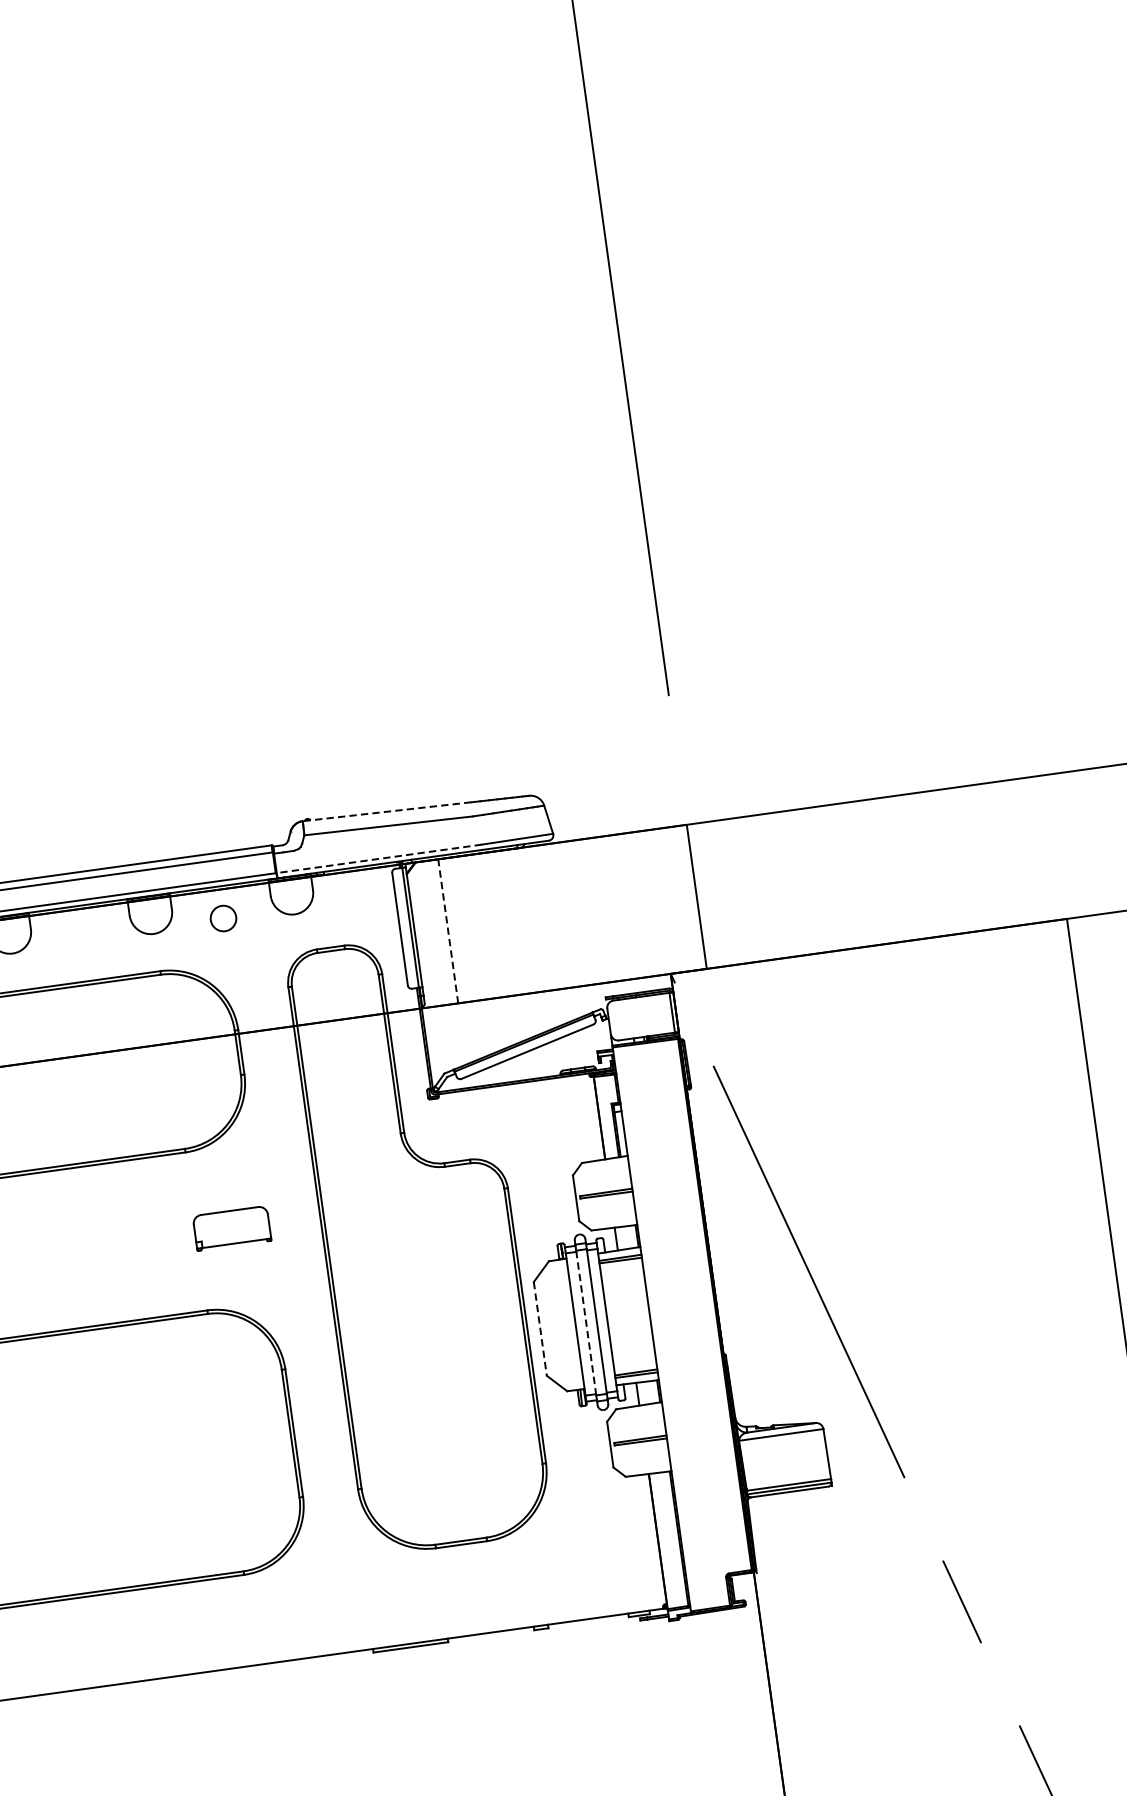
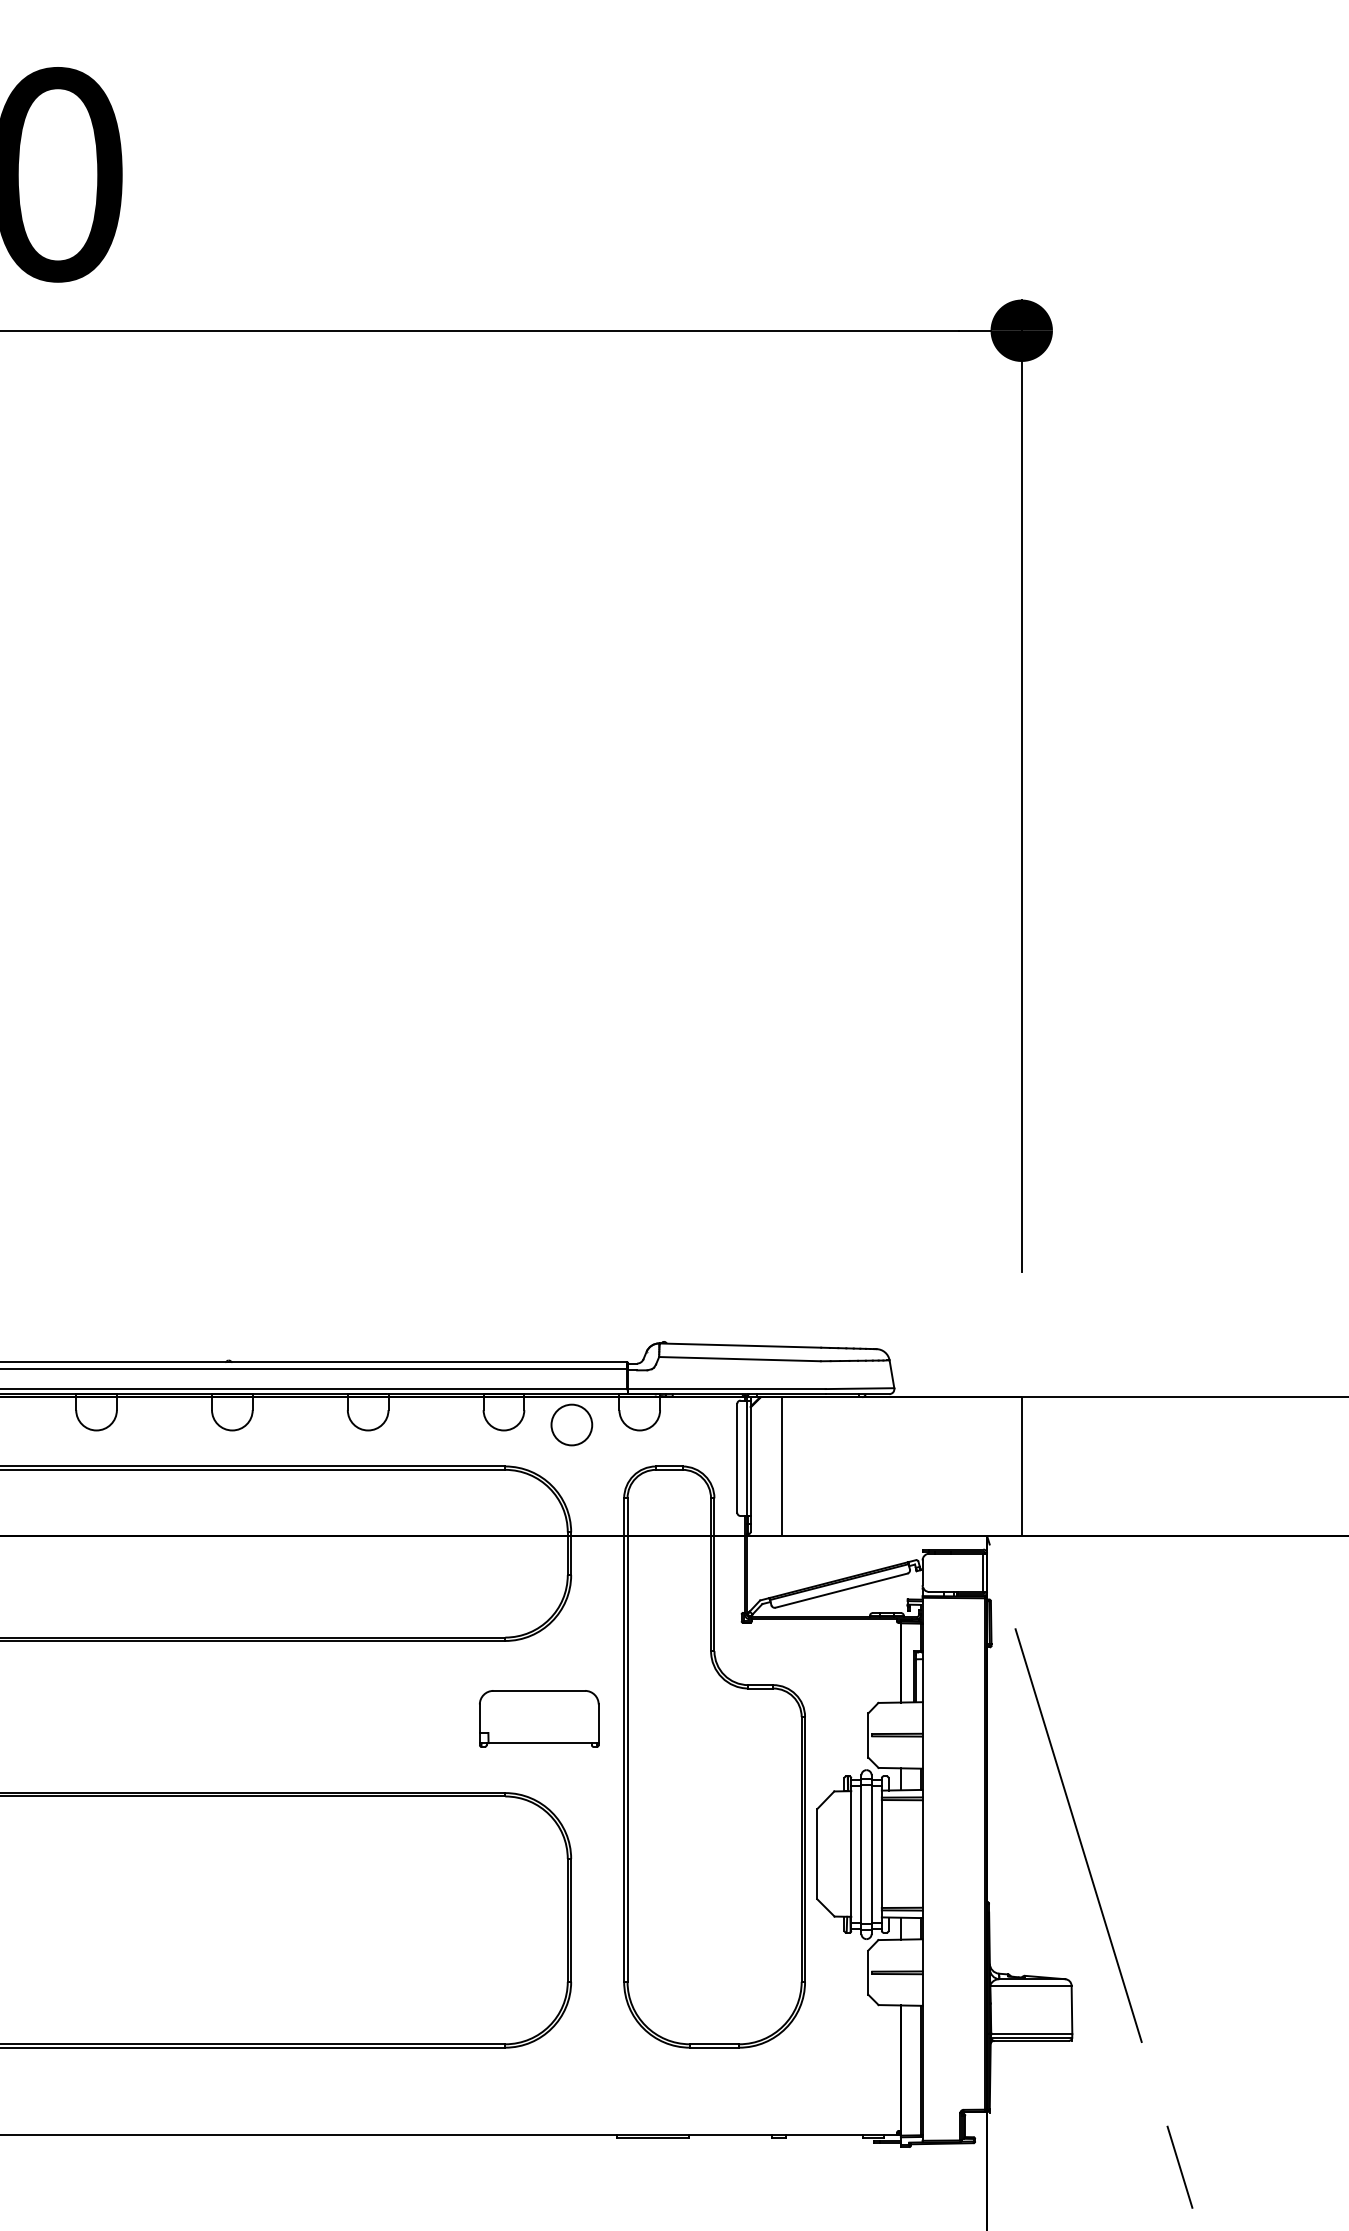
line: (387, 811) -> (740, 1345), dashed -> solid
line: (379, 859) -> (726, 1389), dashed -> solid
circle: (223, 918) -> (571, 1424), size x1.67
line: (448, 931) -> (782, 1466), dashed -> solid
part: (232, 1228) -> (539, 1718), size x1.67
line: (586, 1322) -> (861, 1854), dashed -> solid
line: (540, 1329) -> (817, 1854), dashed -> solid

